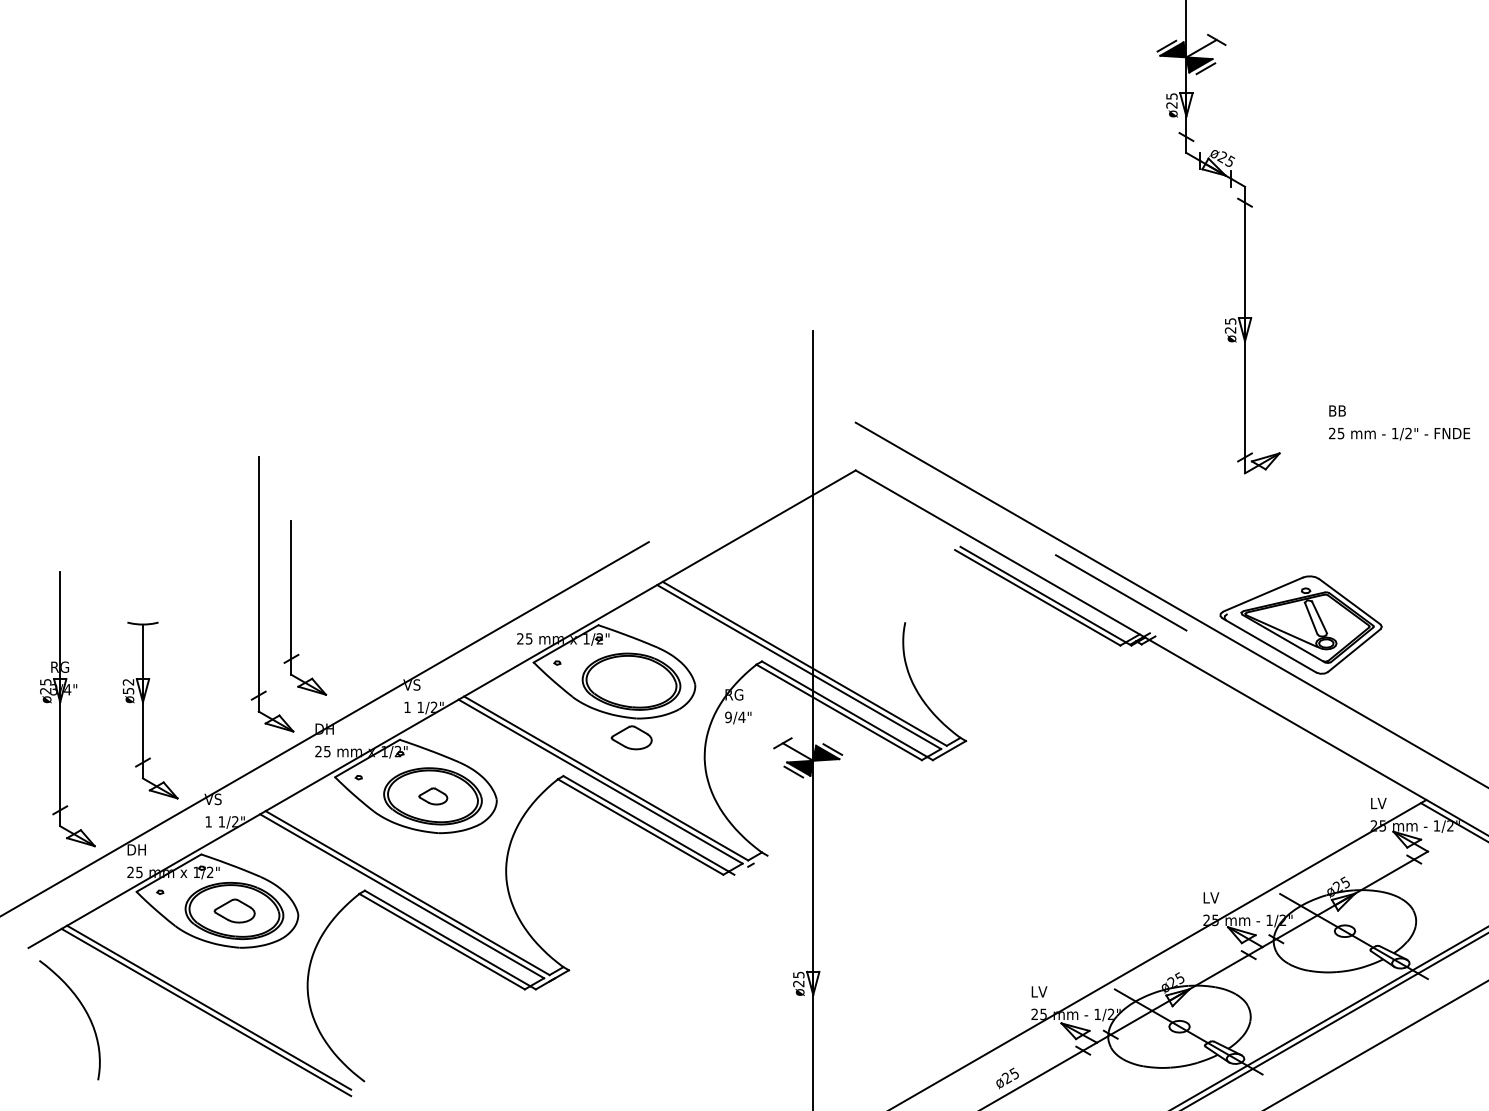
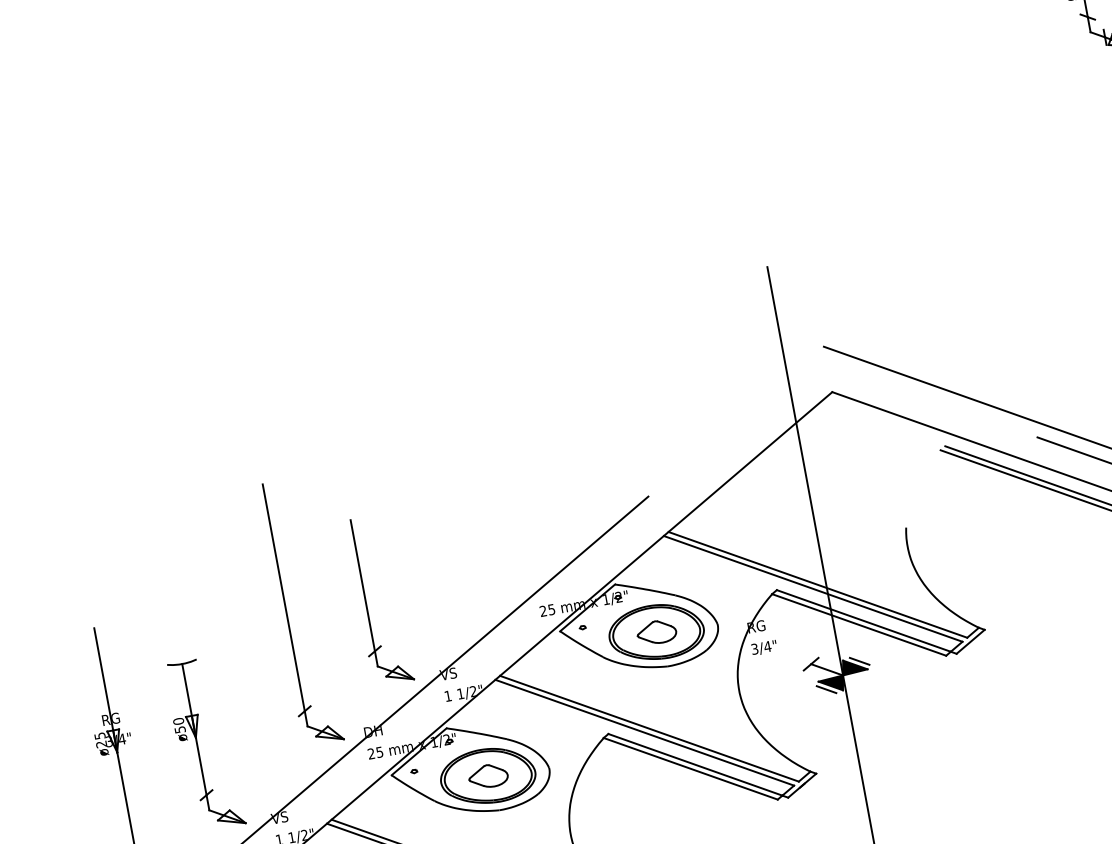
part: (291, 607) -> (365, 602), moved
text: (128, 681) -> (178, 720), ø52 -> ø50
text: (728, 716) -> (754, 648), 9/4" -> 3/4"
part: (631, 737) -> (656, 632), moved
part: (433, 796) -> (488, 776), size x1.43
line: (750, 864) -> (801, 785), added

